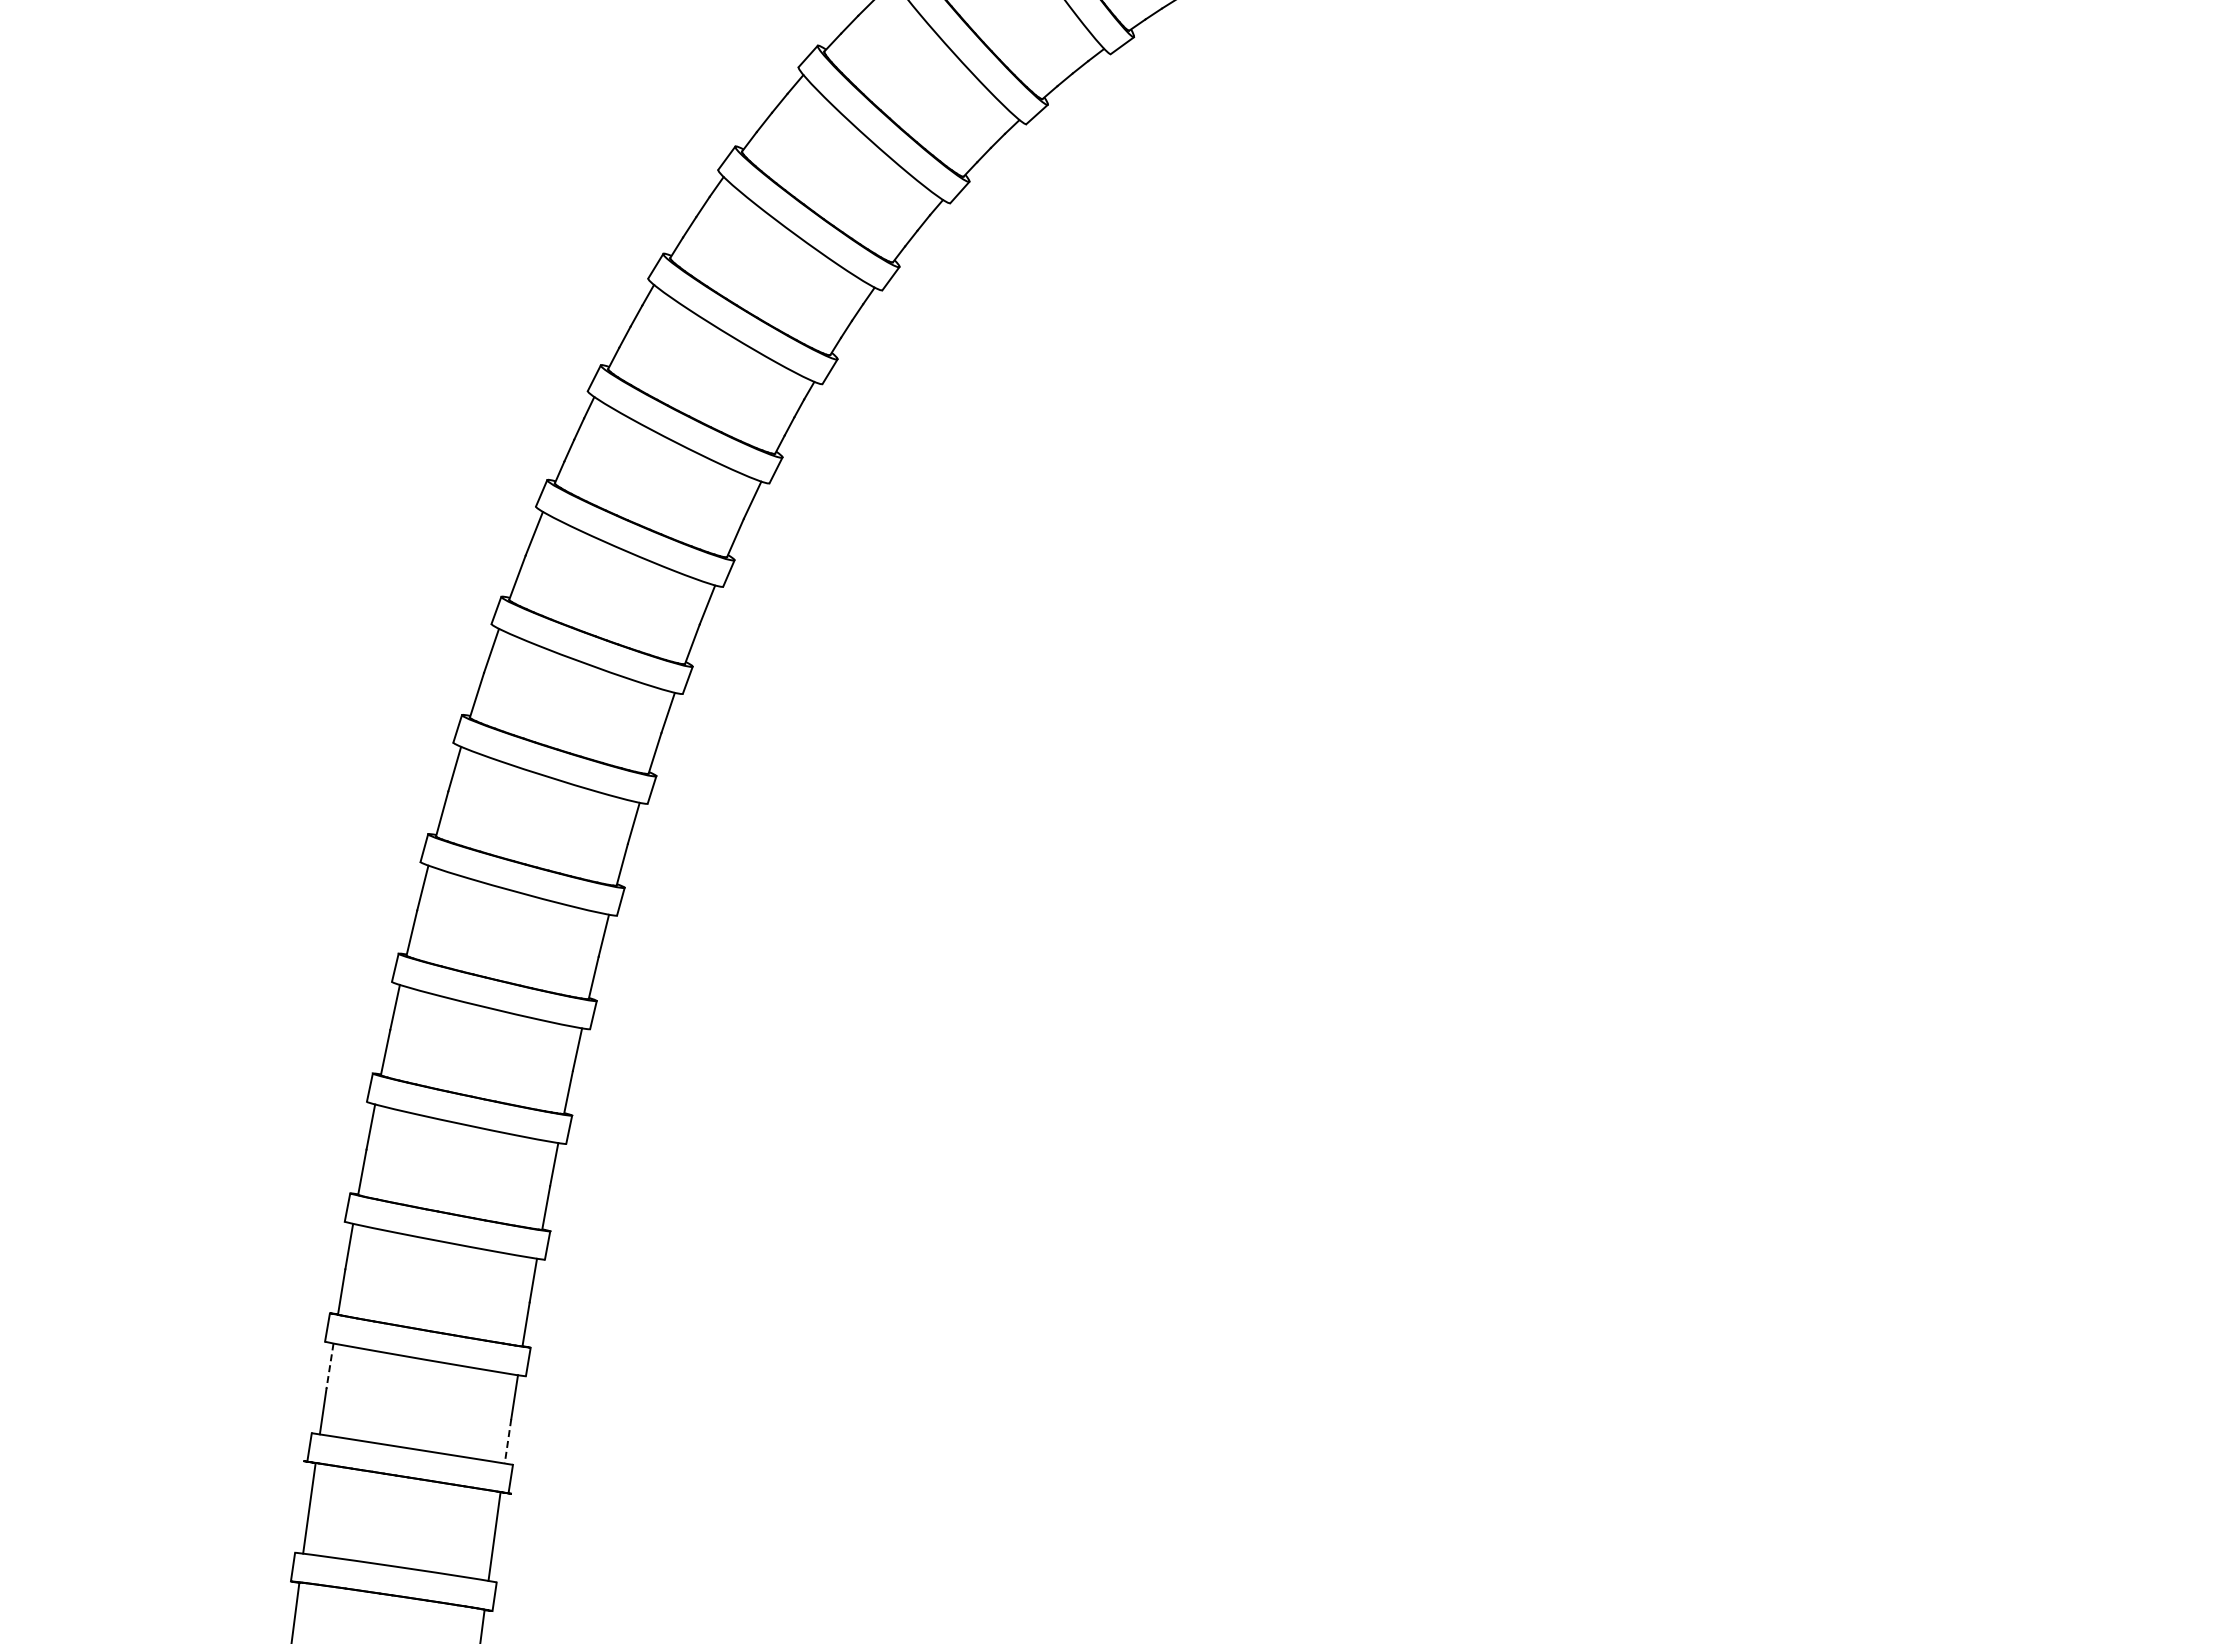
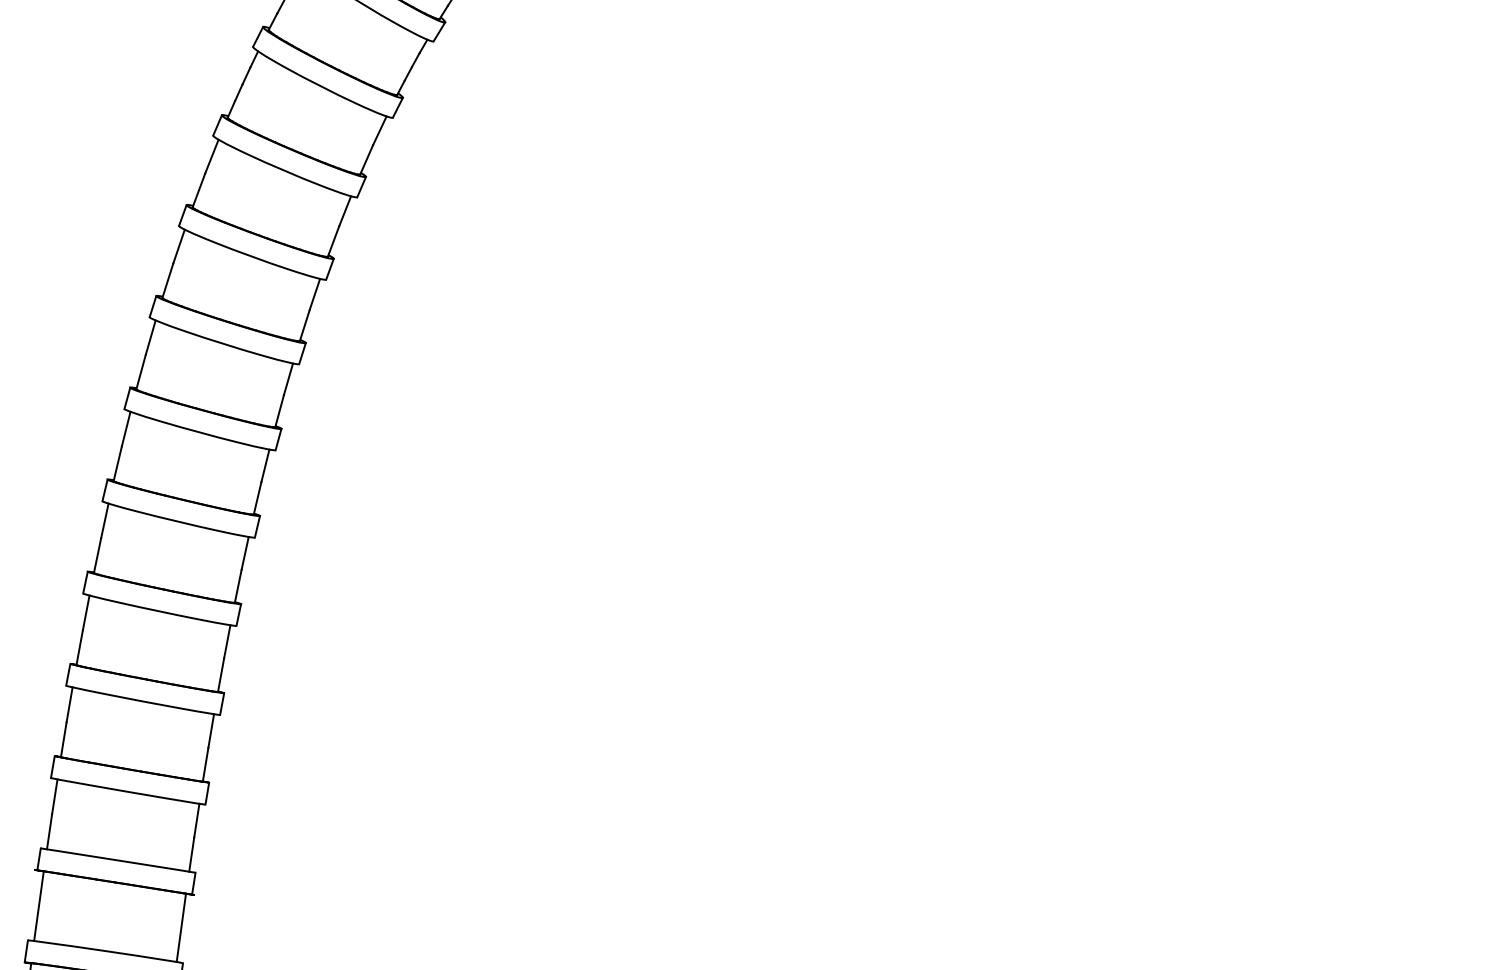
line: (330, 1366) -> (55, 797), dashed -> solid
line: (507, 1441) -> (191, 854), dashed -> solid

